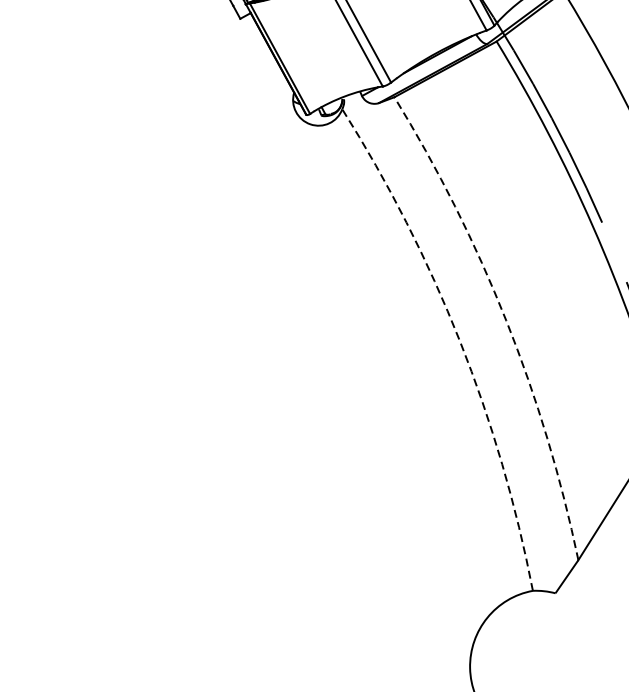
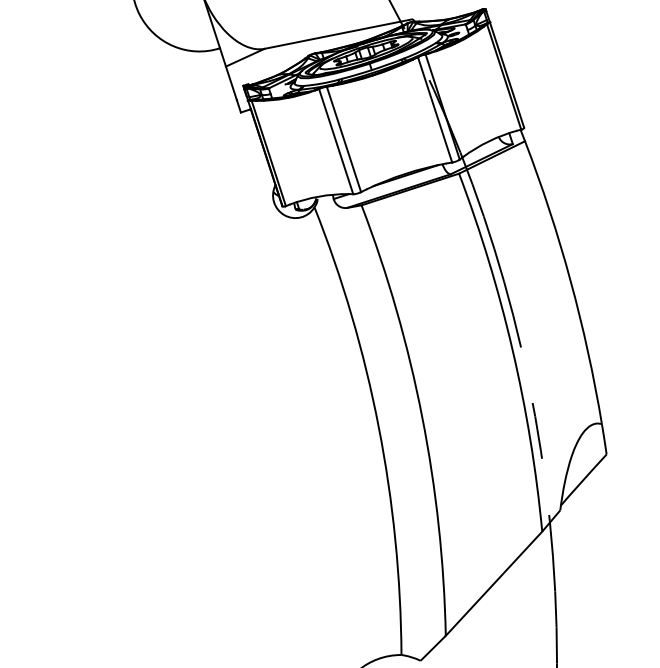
arc: (506, 320) -> (422, 416), dashed -> solid
arc: (459, 341) -> (378, 427), dashed -> solid

